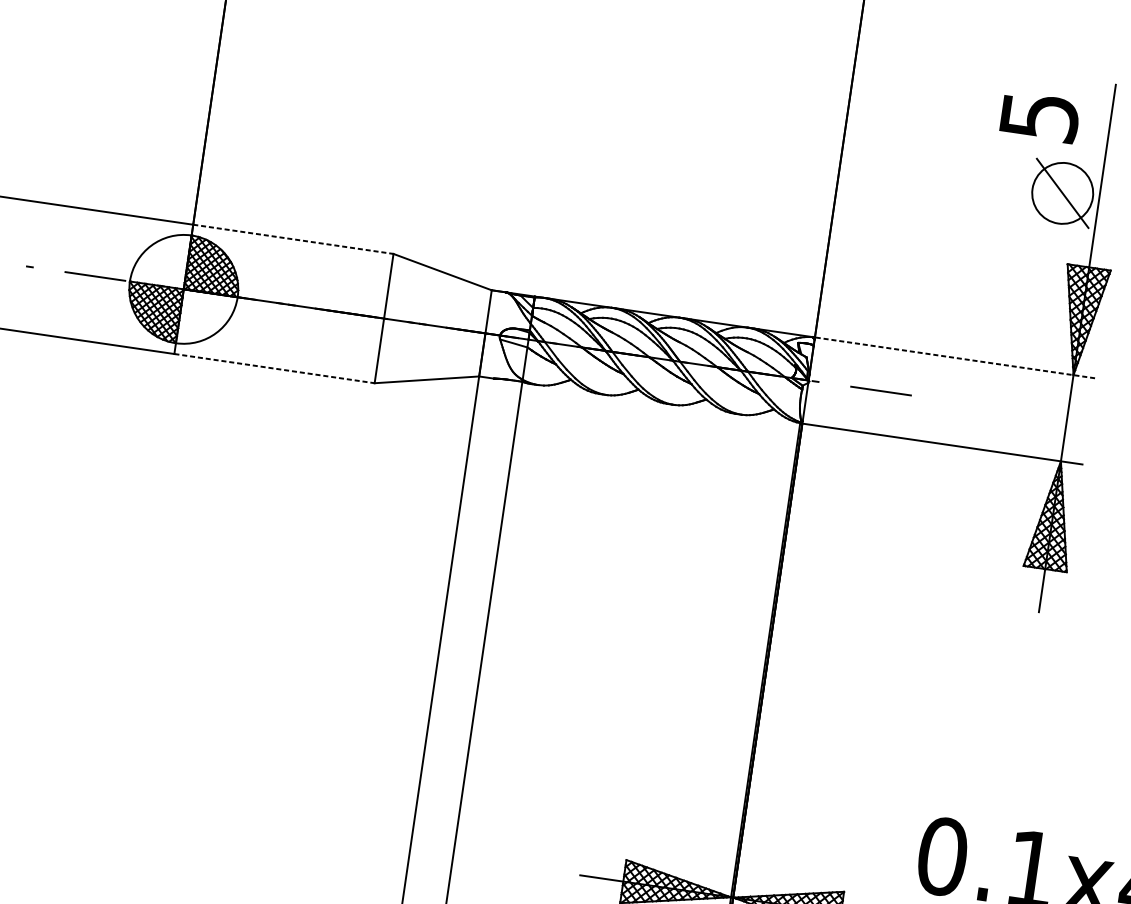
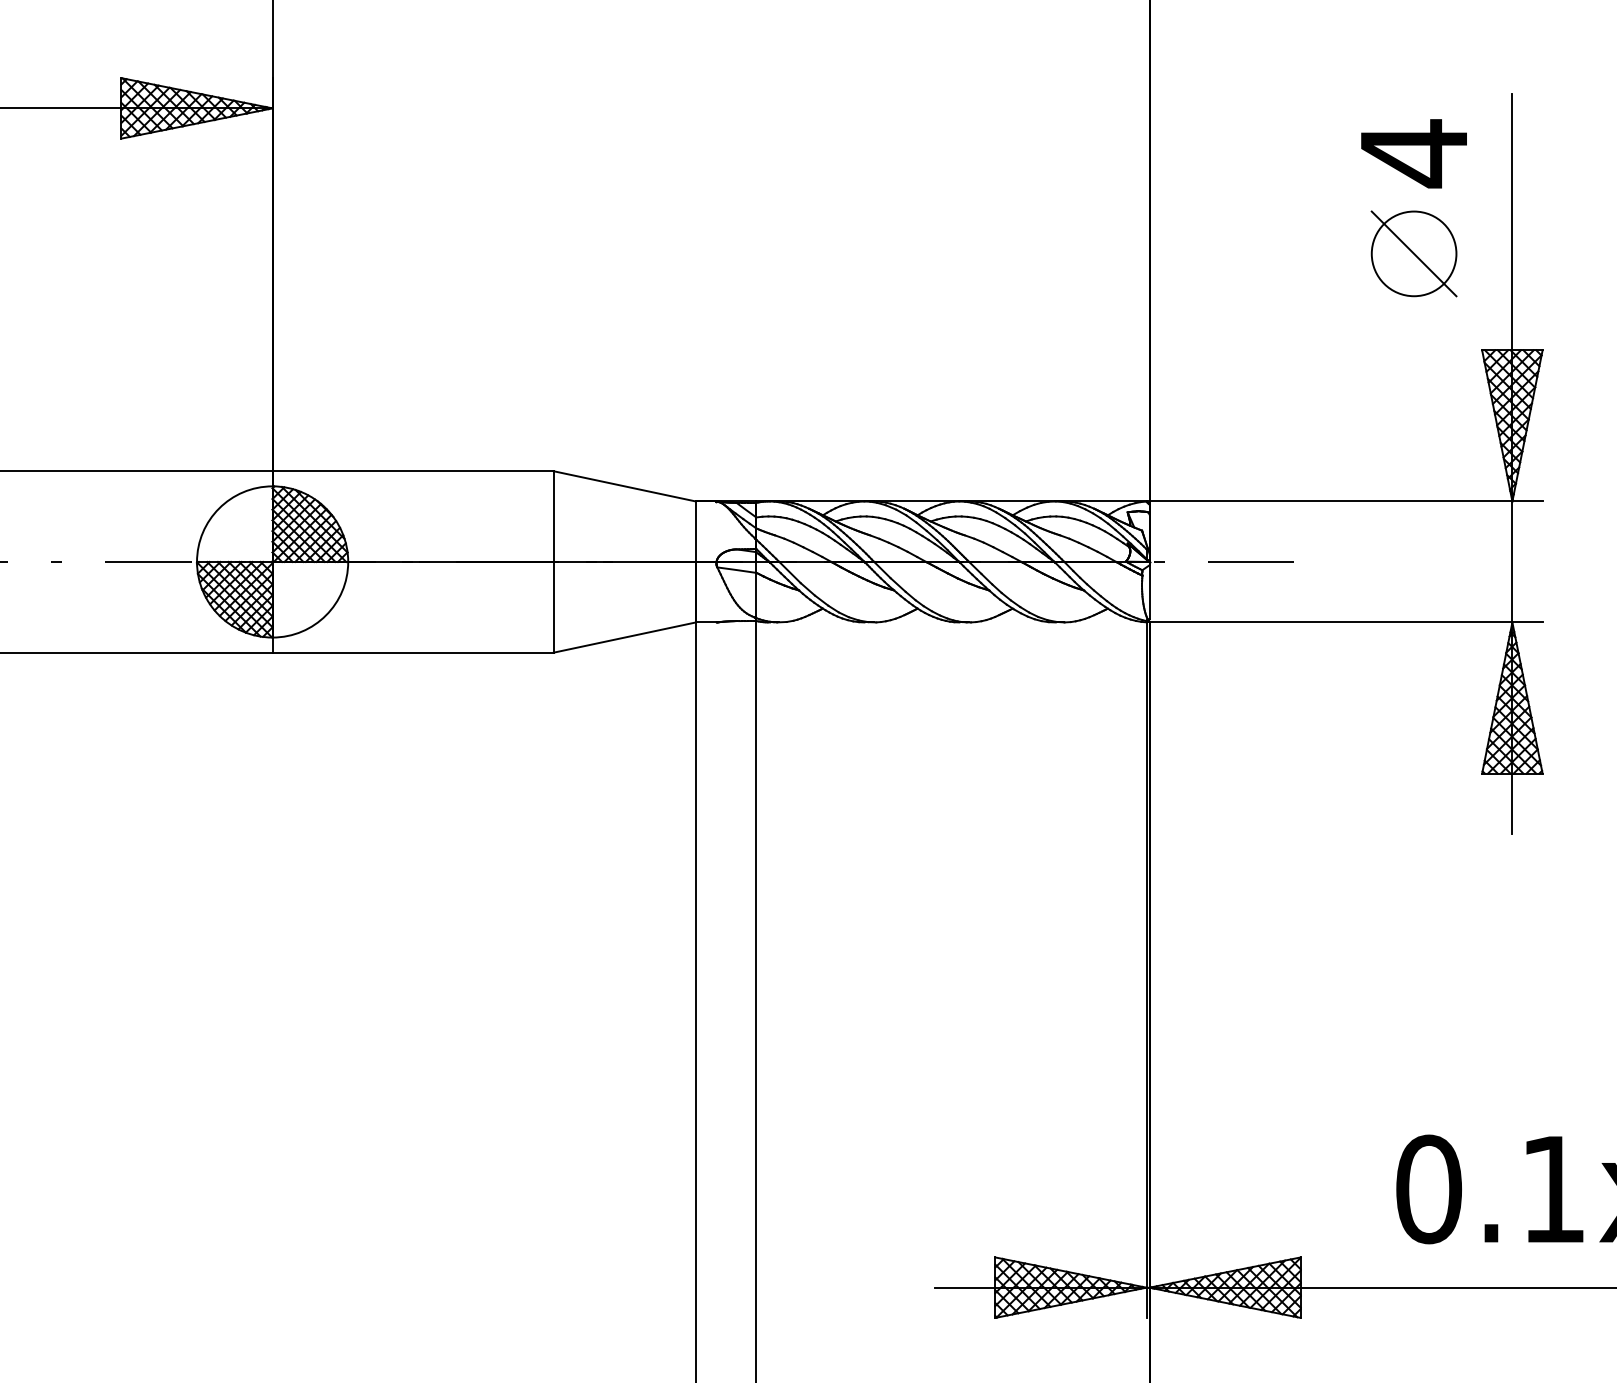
text: (1039, 117) -> (1414, 153), 5 -> 4
part: (1062, 193) -> (1413, 253), moved
line: (293, 239) -> (413, 471), dashed -> solid
line: (953, 357) -> (1344, 501), dashed -> solid
line: (274, 368) -> (413, 652), dashed -> solid

